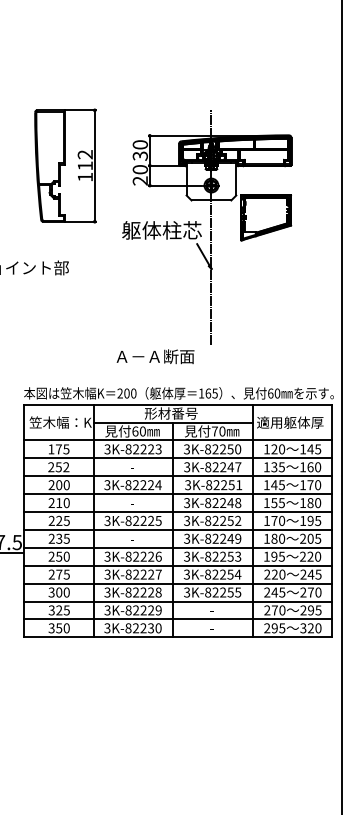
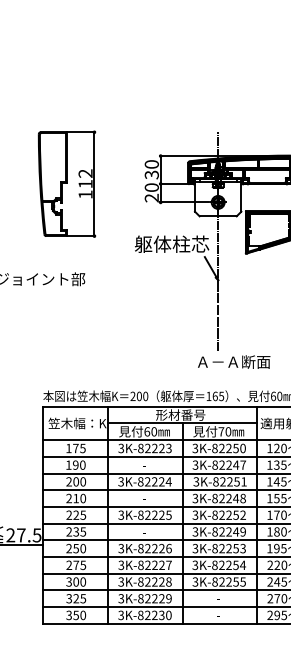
part: (65, 165) -> (67, 183), moved
text: (155, 356) -> (234, 361), moved
text: (58, 467) -> (75, 465), 252 -> 190

